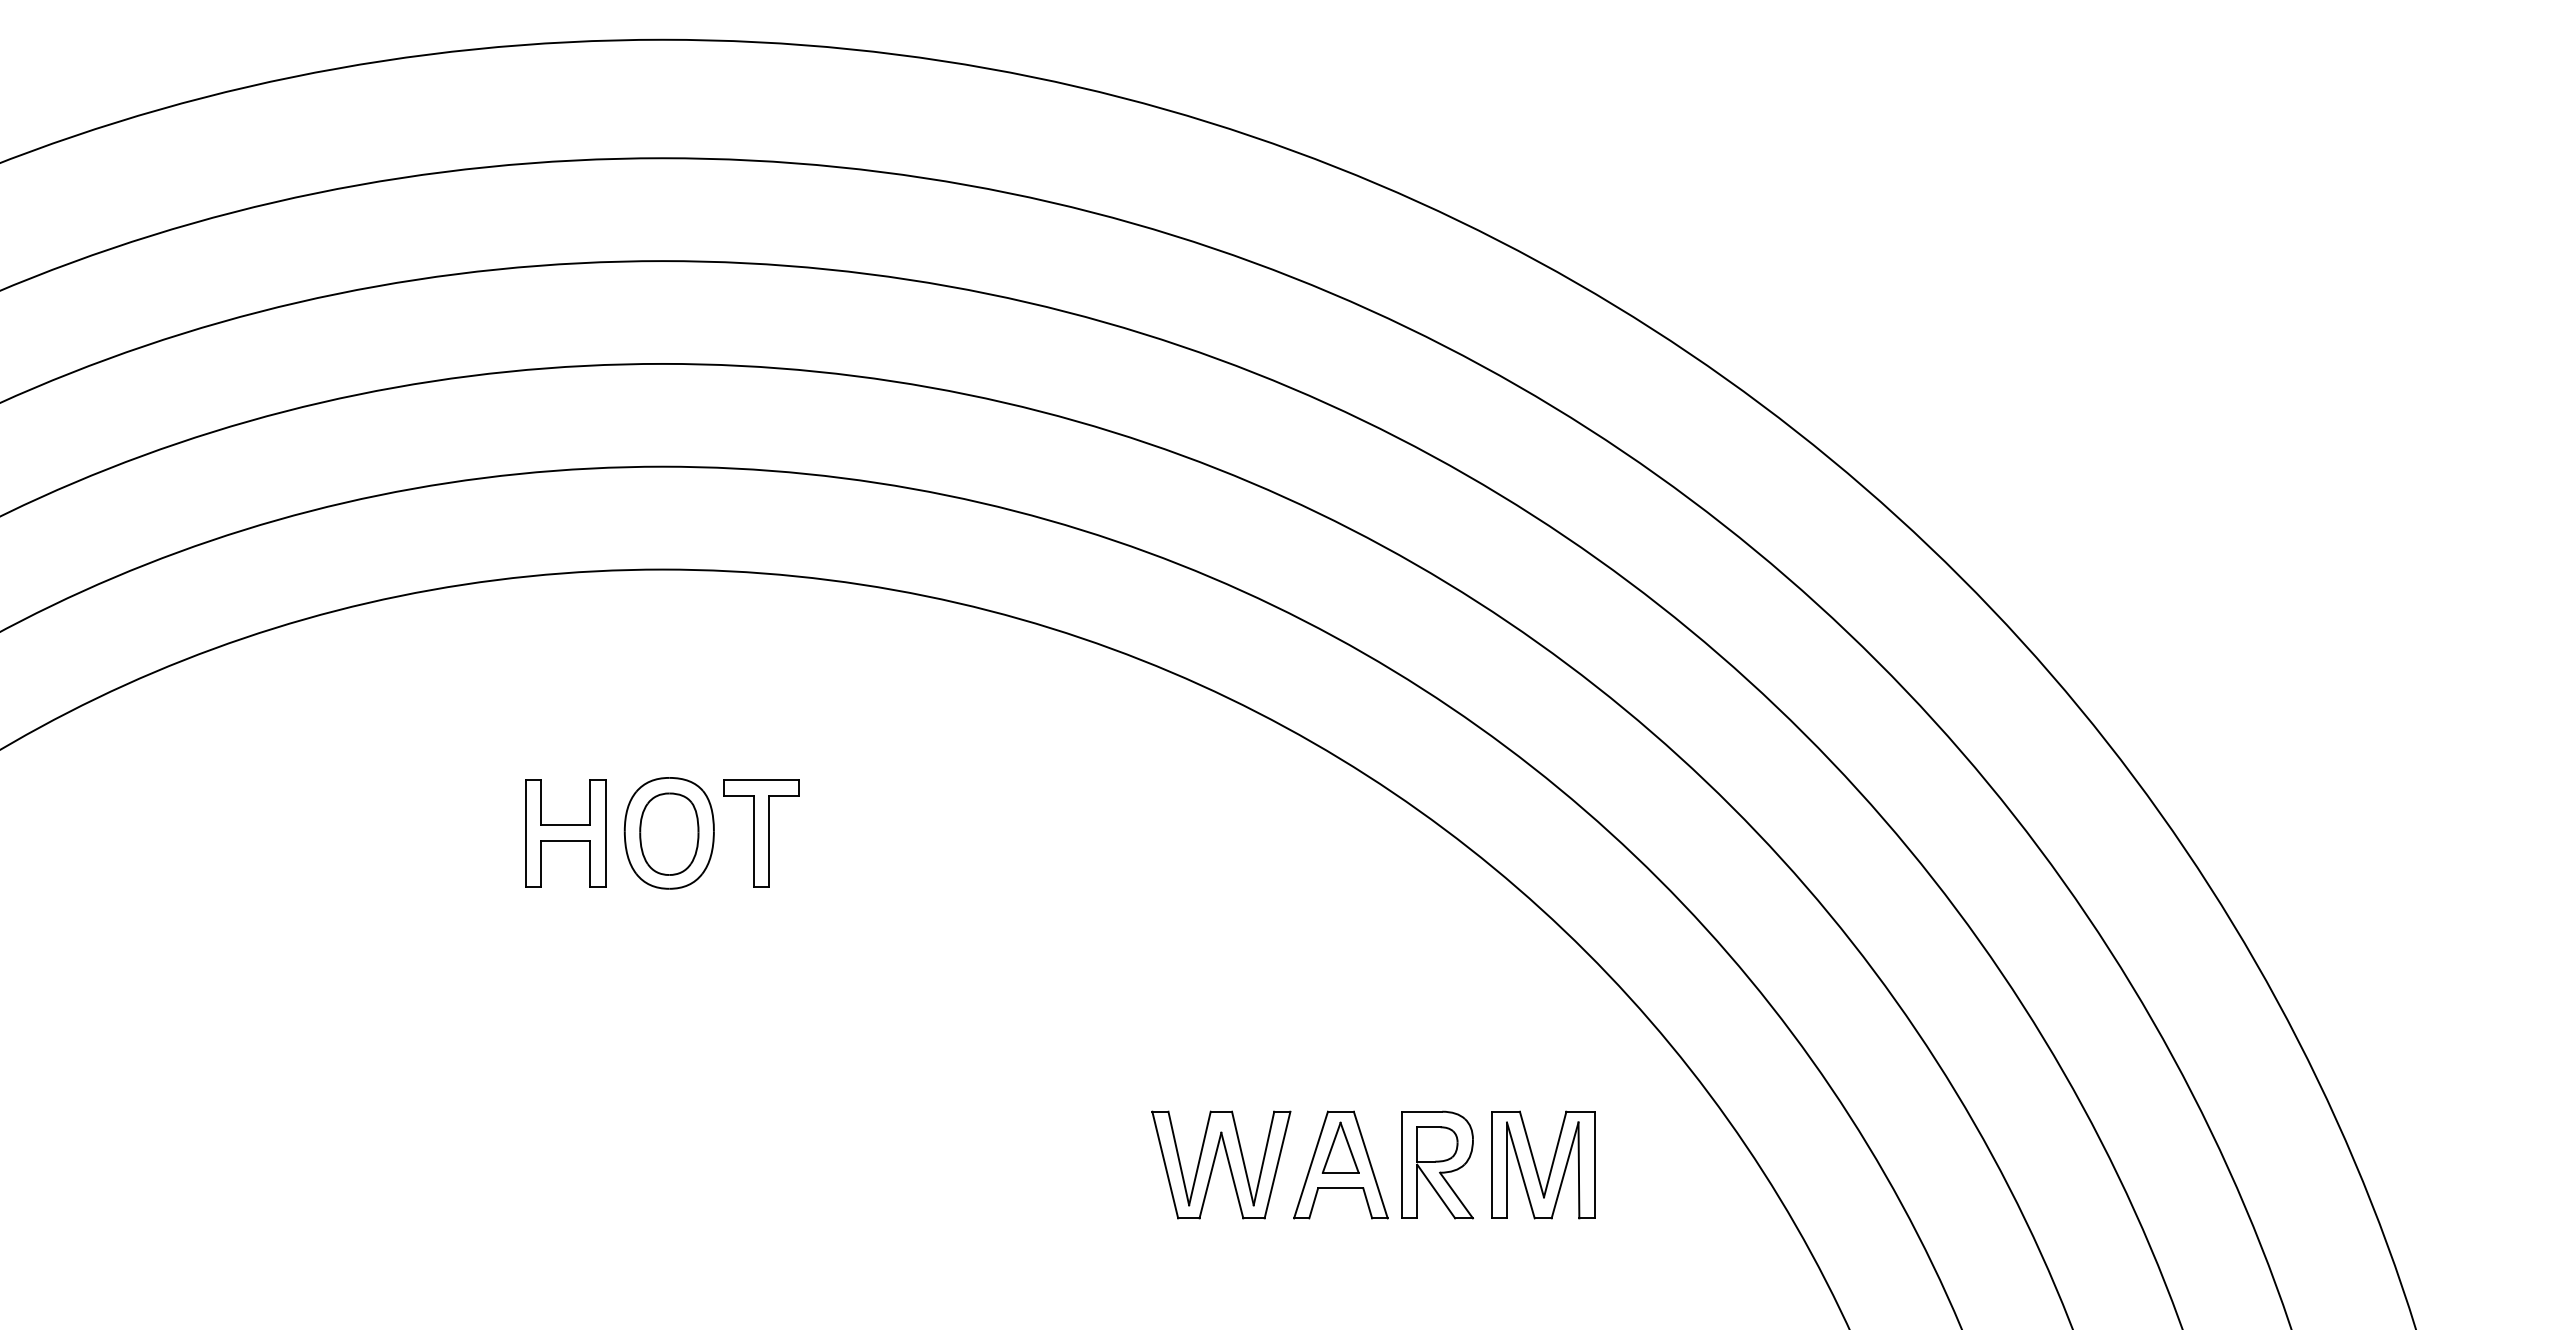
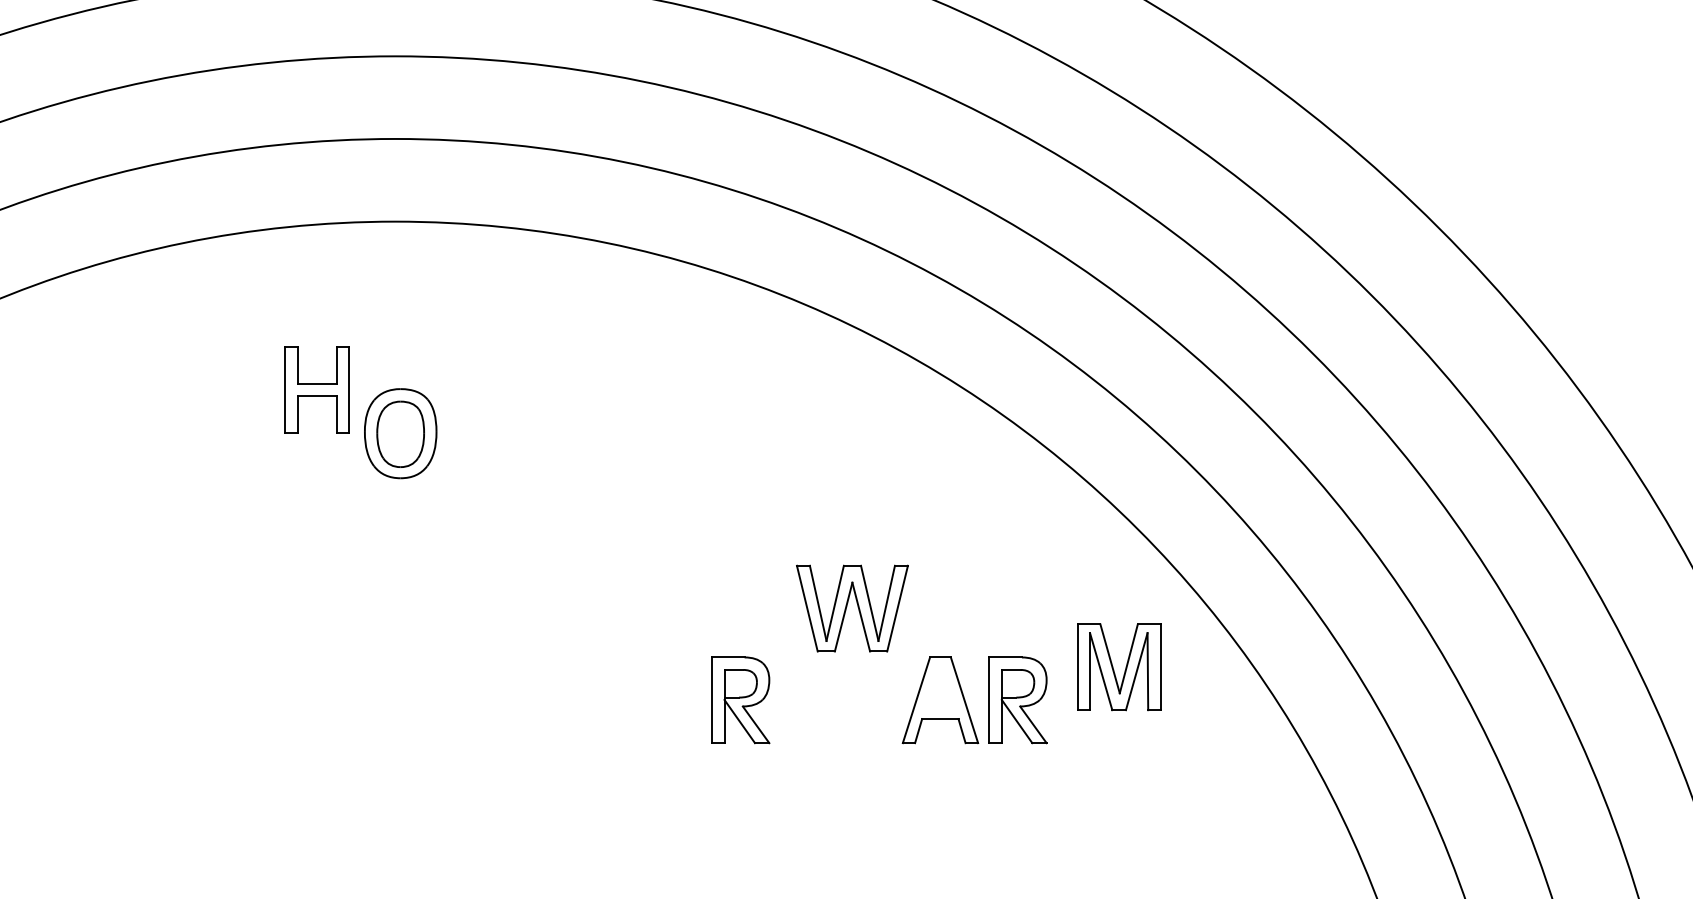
part: (565, 833) -> (317, 390), moved
part: (761, 833) -> (474, 433), removed
part: (1340, 1147) -> (940, 686), removed
part: (1227, 1161) -> (857, 605), moved
part: (1092, 1164) -> (740, 699), added
part: (1536, 1166) -> (1113, 668), moved

